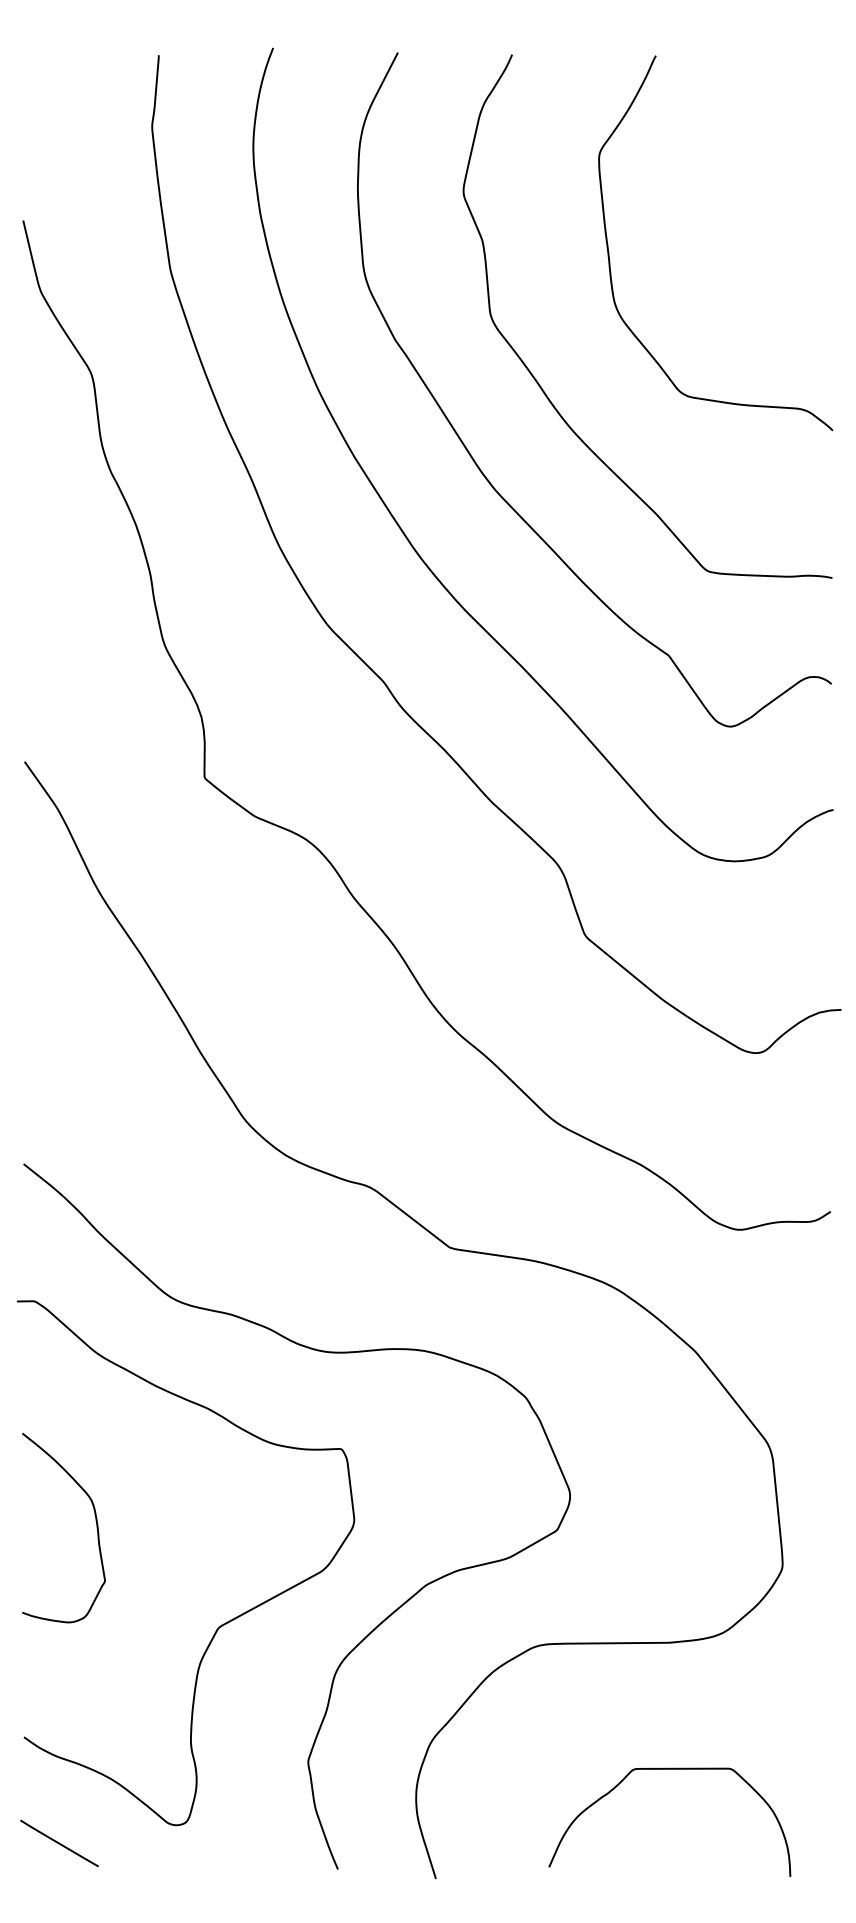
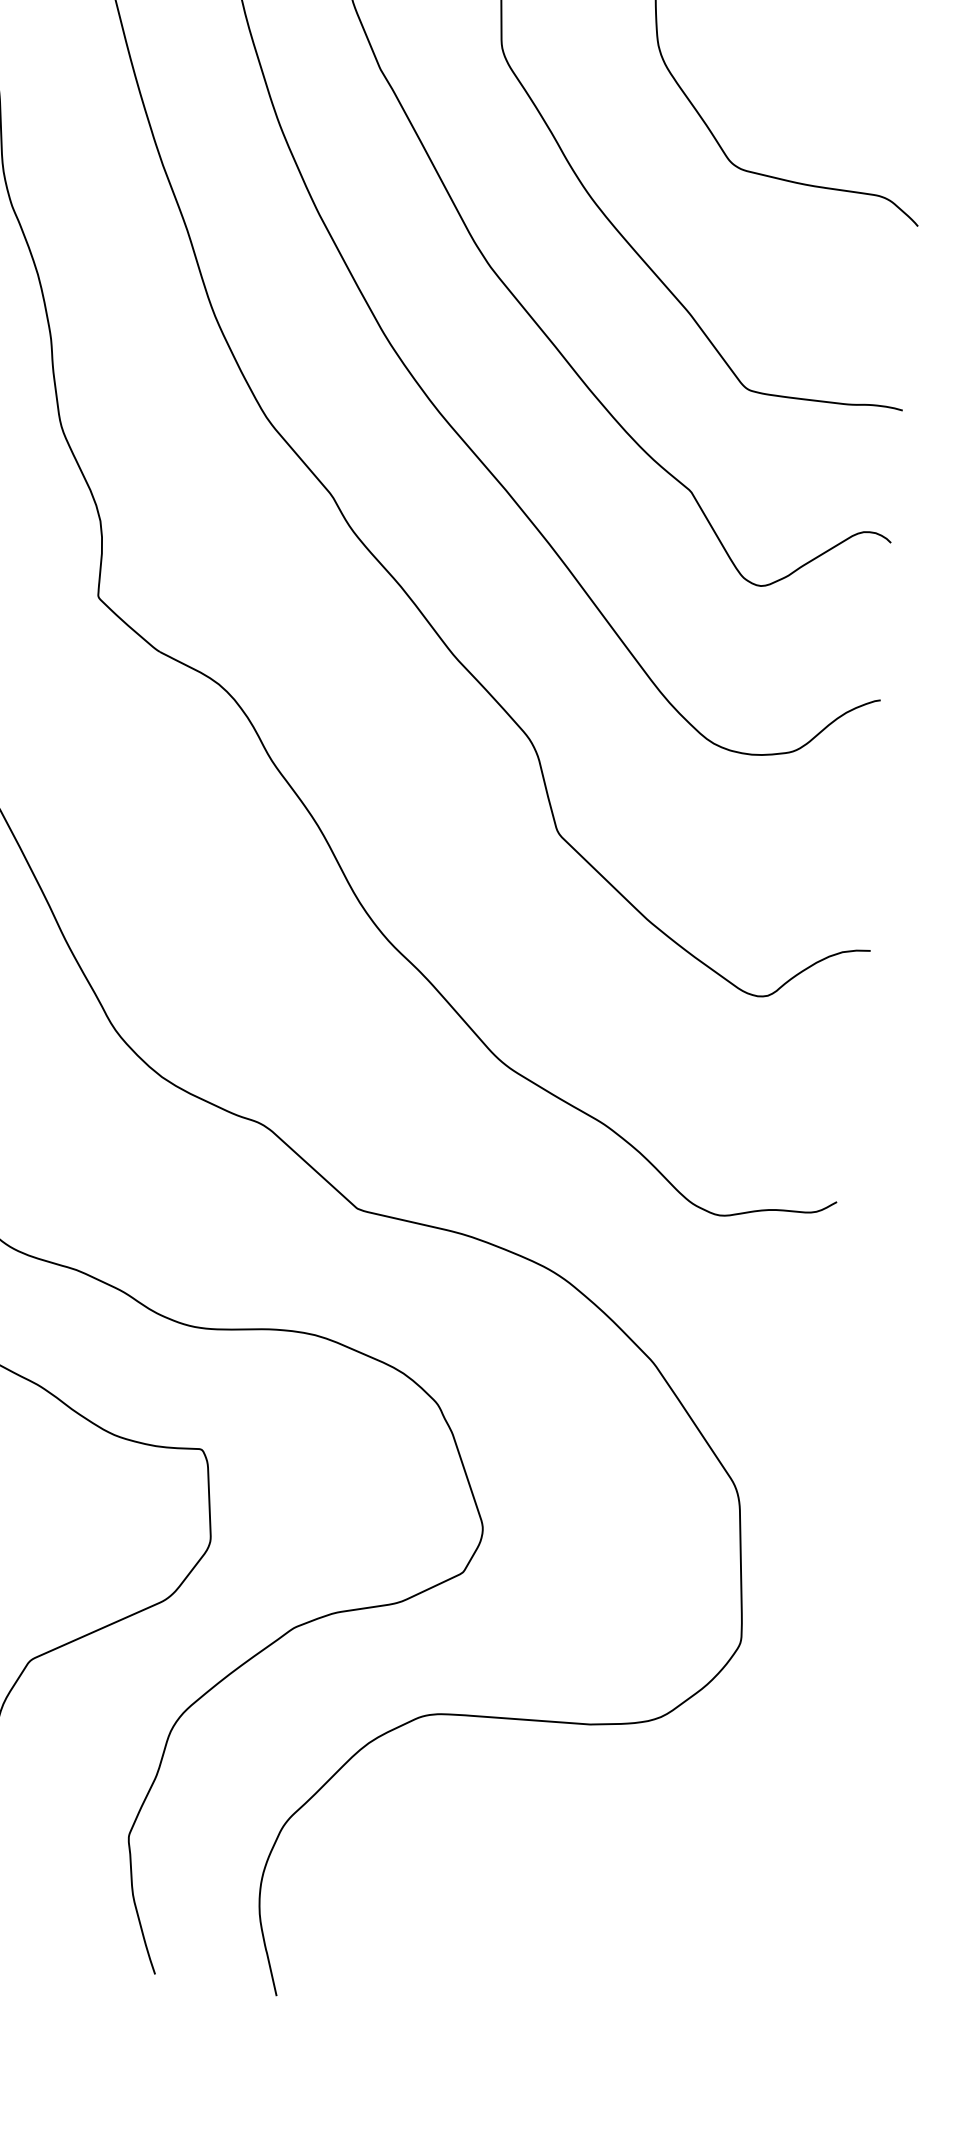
curve: (669, 1769) -> (579, 1882), removed

